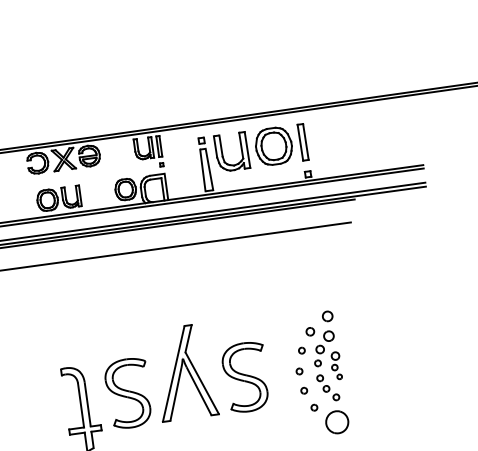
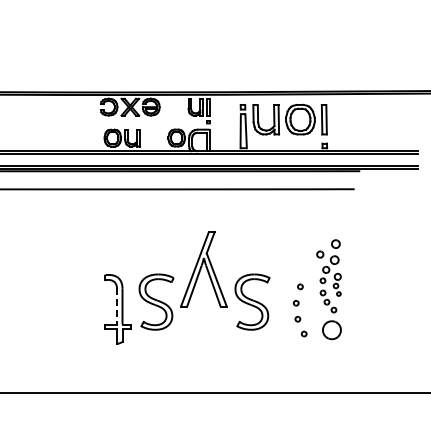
part: (184, 372) -> (203, 269), moved
part: (326, 373) -> (328, 289), moved
line: (81, 405) -> (117, 306), solid -> dashed

